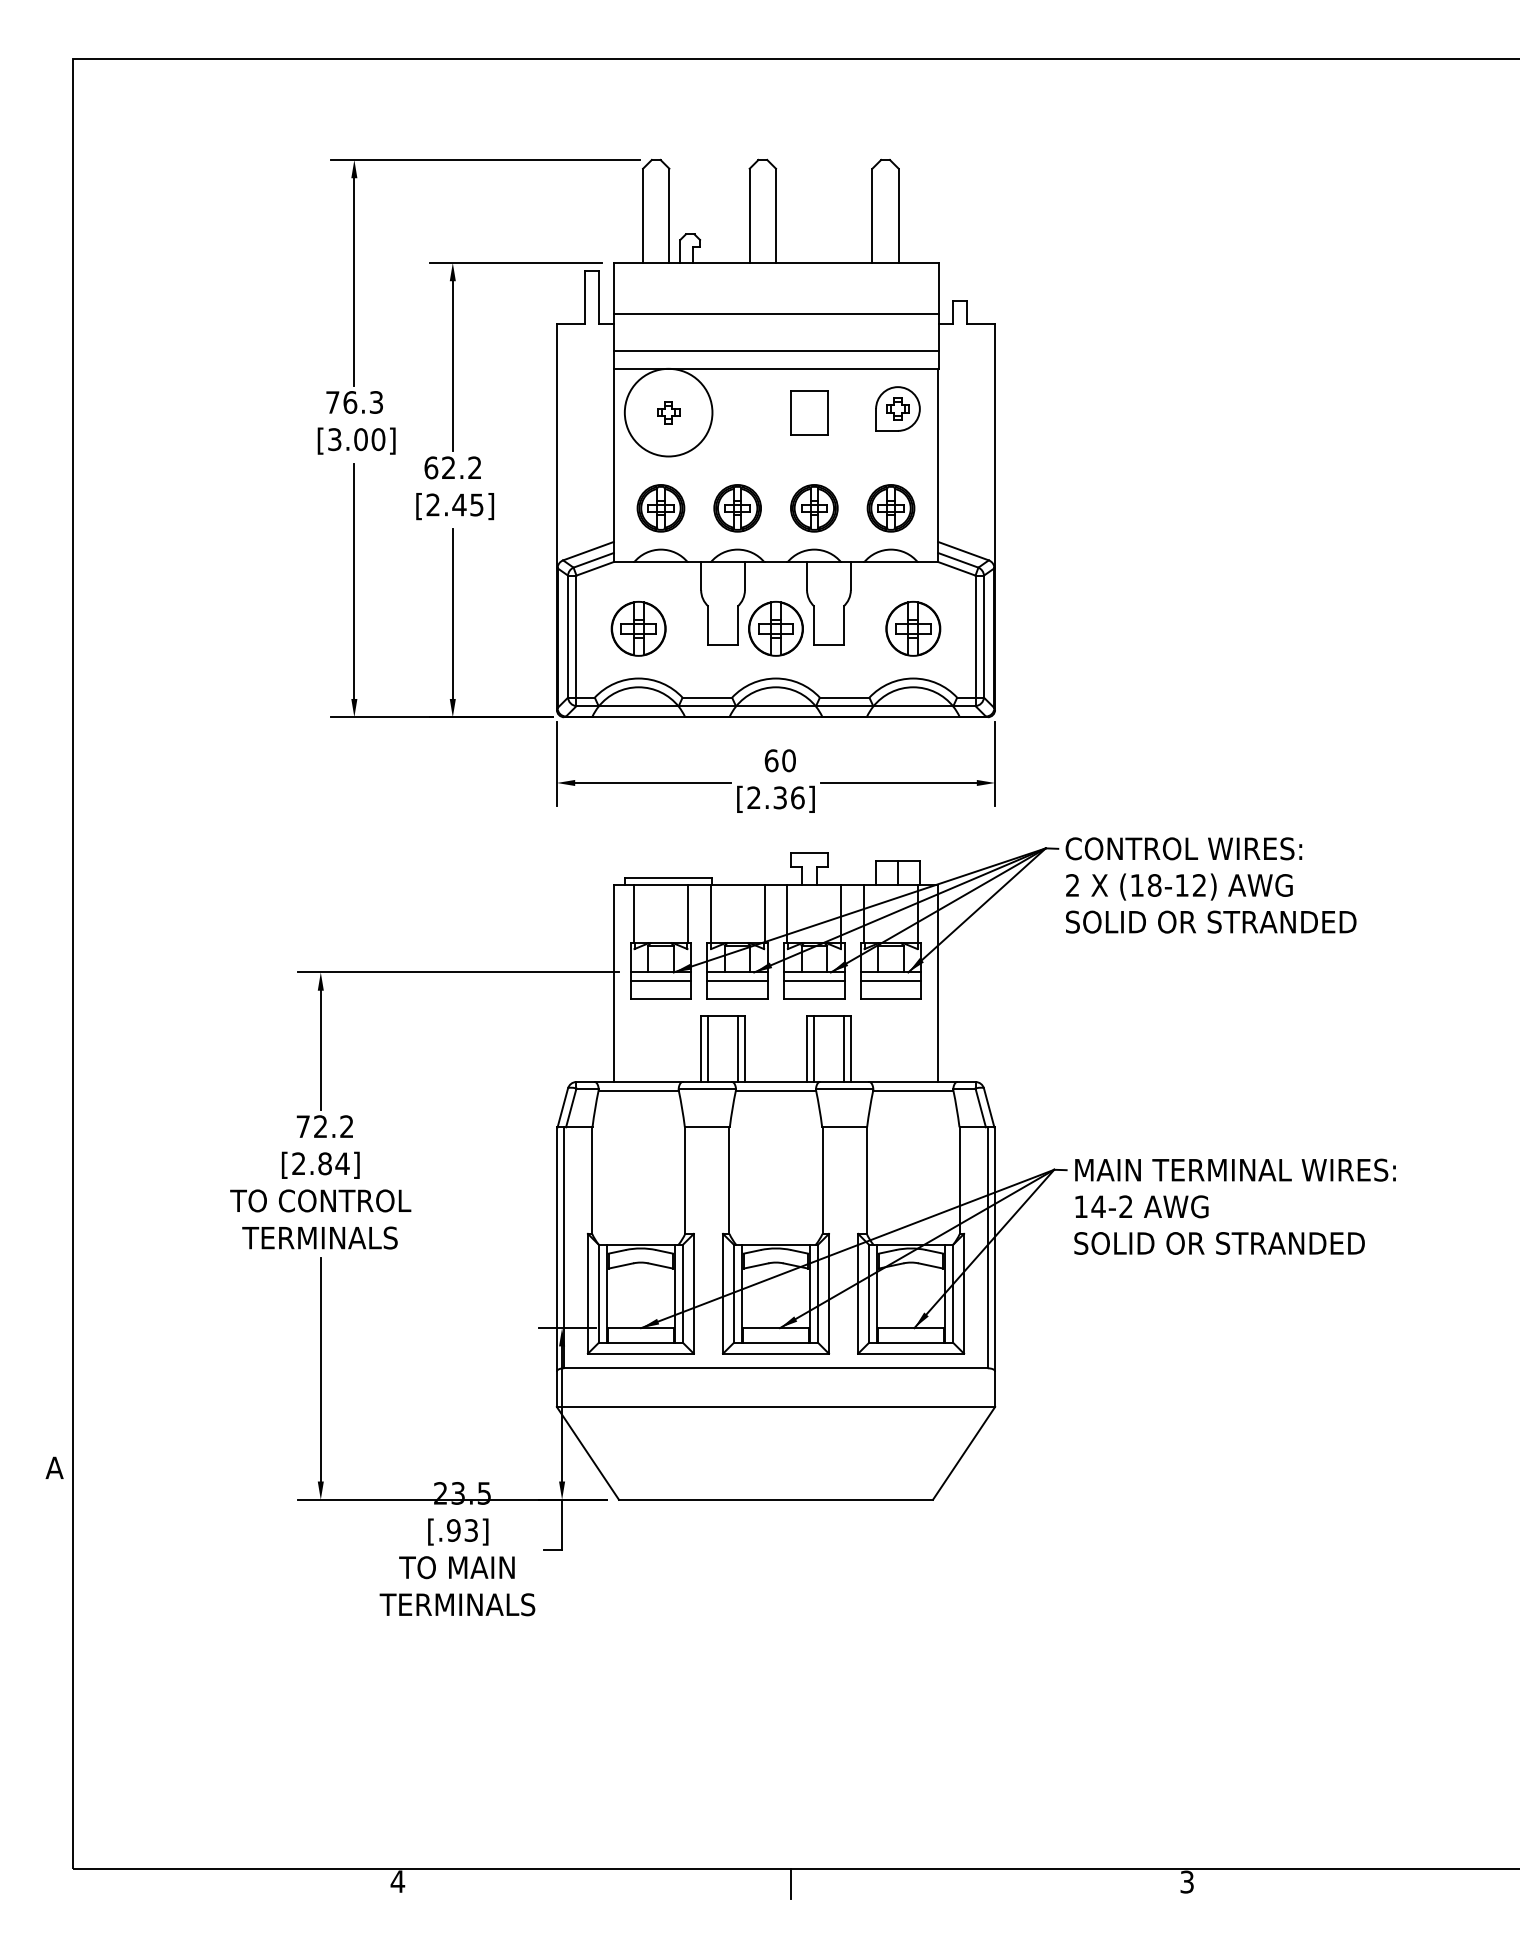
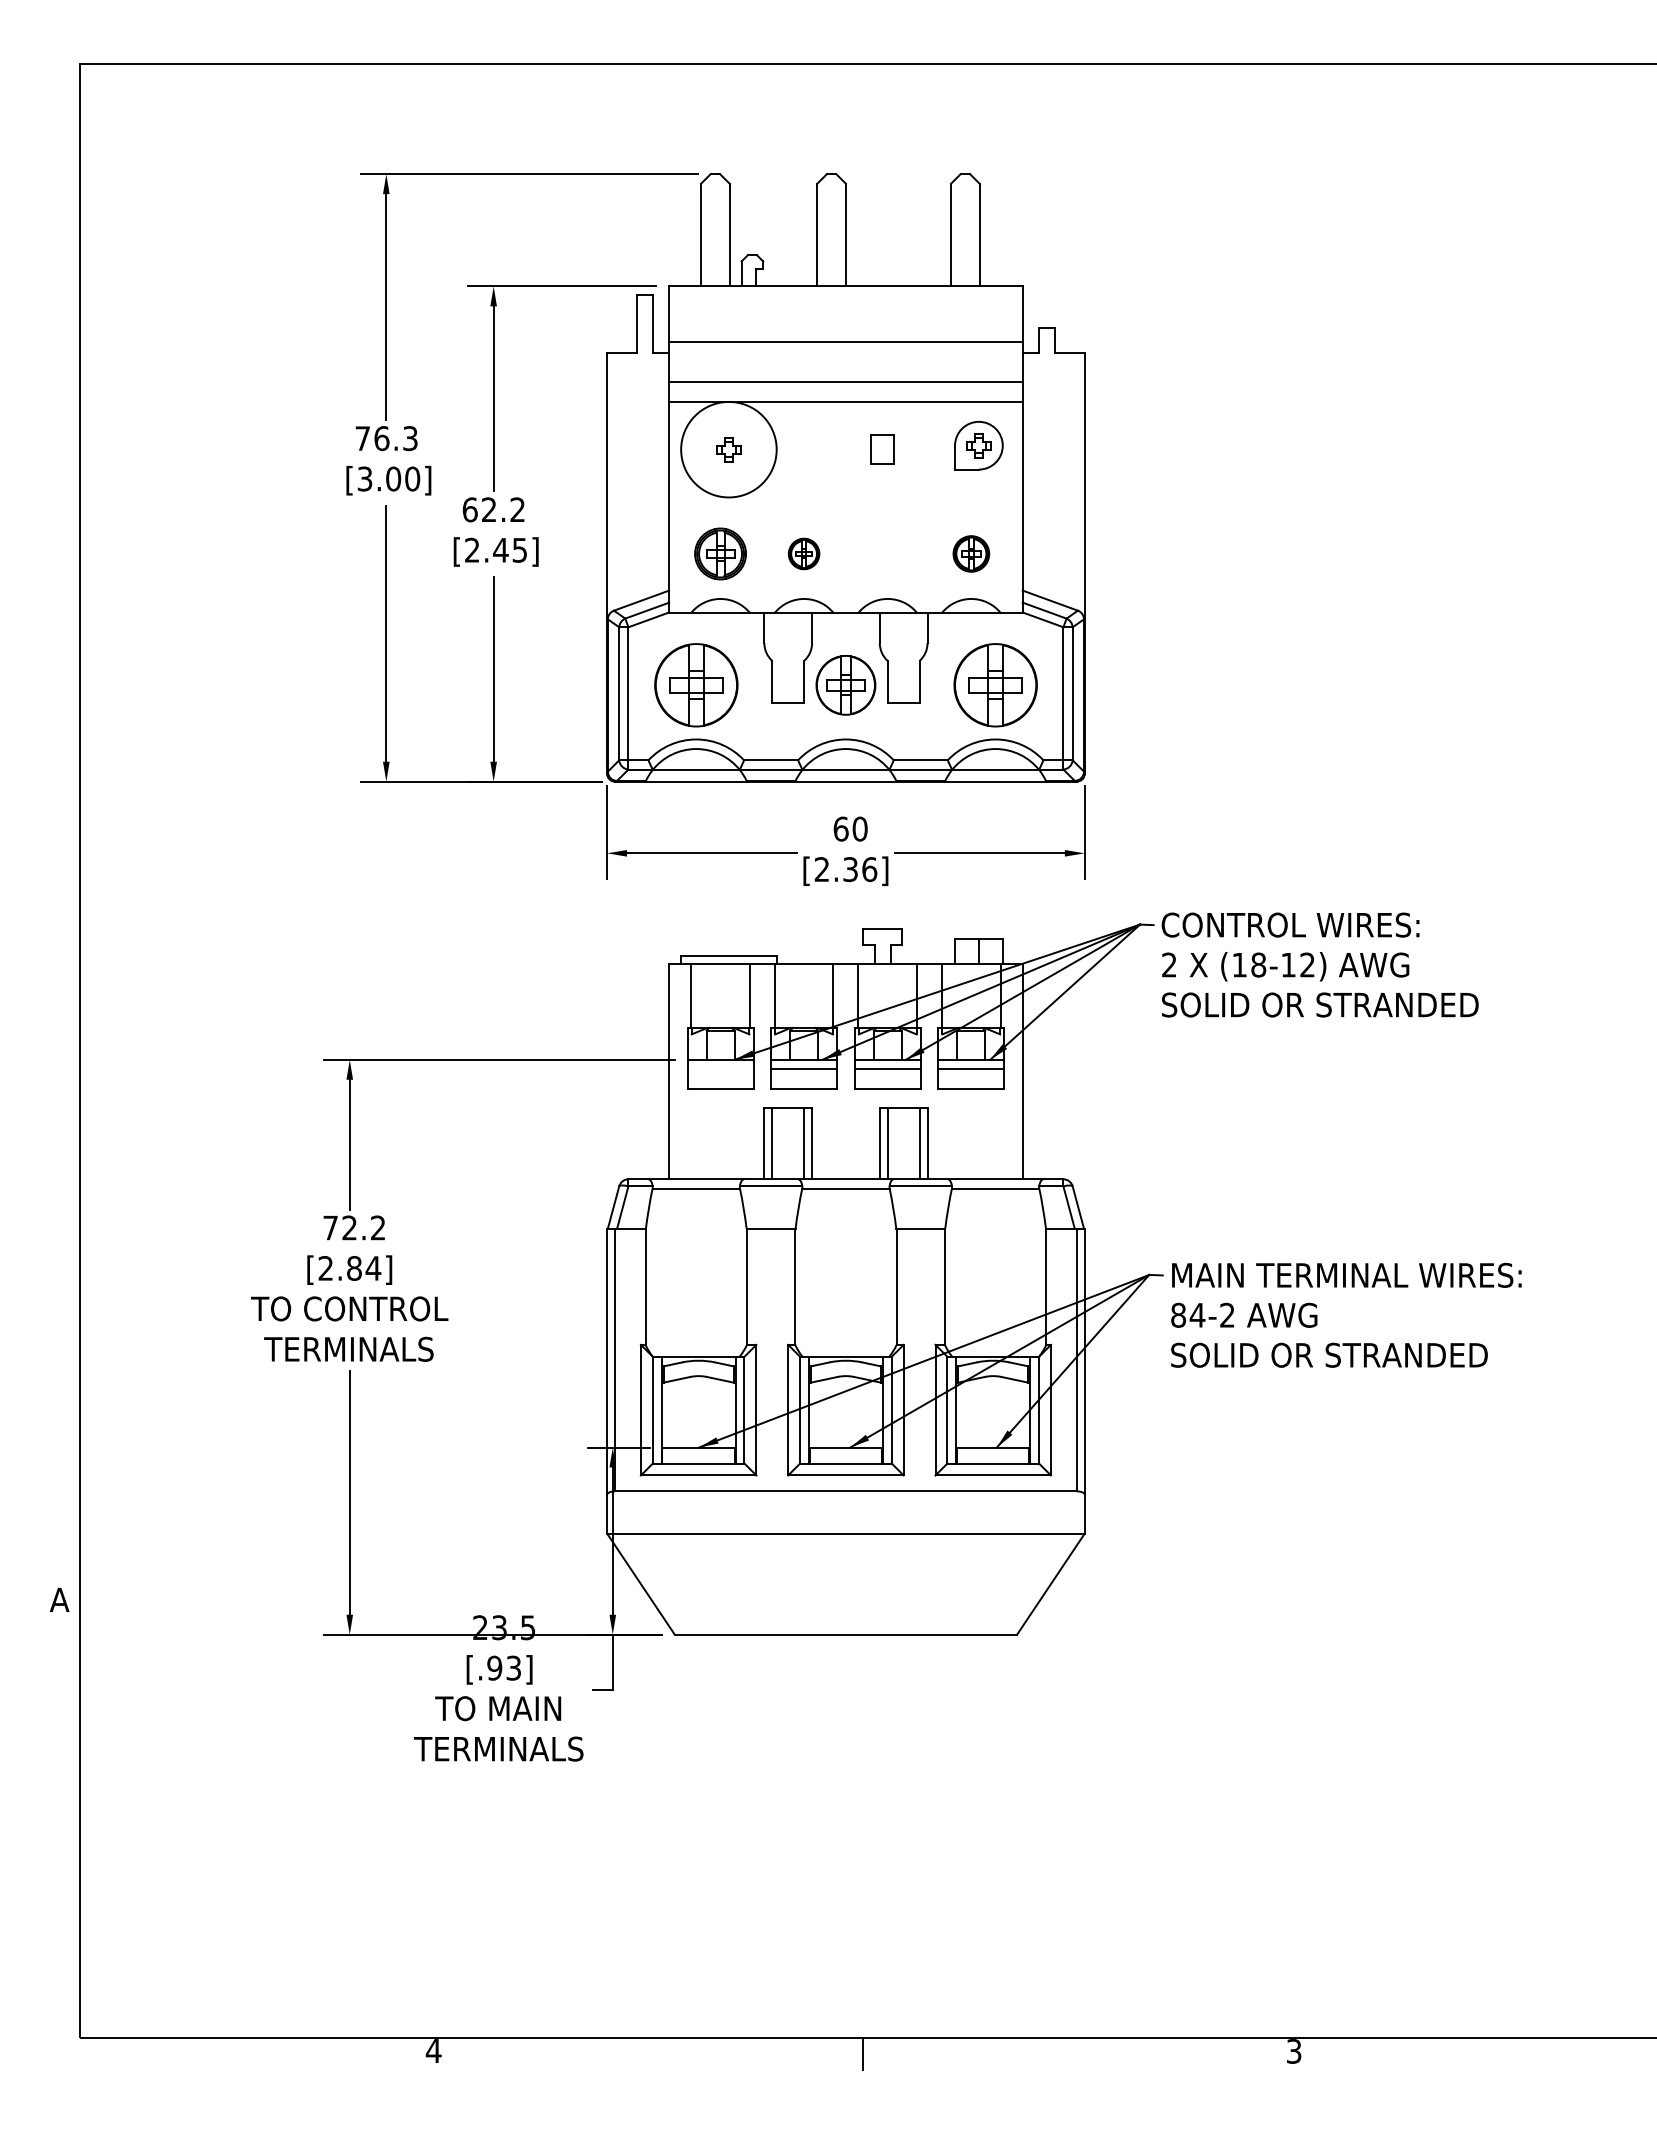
part: (809, 412) -> (882, 449), size x0.6
part: (737, 507) -> (803, 553), size x0.6
part: (814, 507) -> (887, 553), removed
part: (891, 507) -> (971, 553), size x0.7
part: (637, 629) -> (695, 685), size x1.4
part: (913, 629) -> (995, 685), size x1.4
line: (660, 981) -> (720, 1069), removed
text: (1081, 1206) -> (1178, 1314), 14-2 -> 84-2

